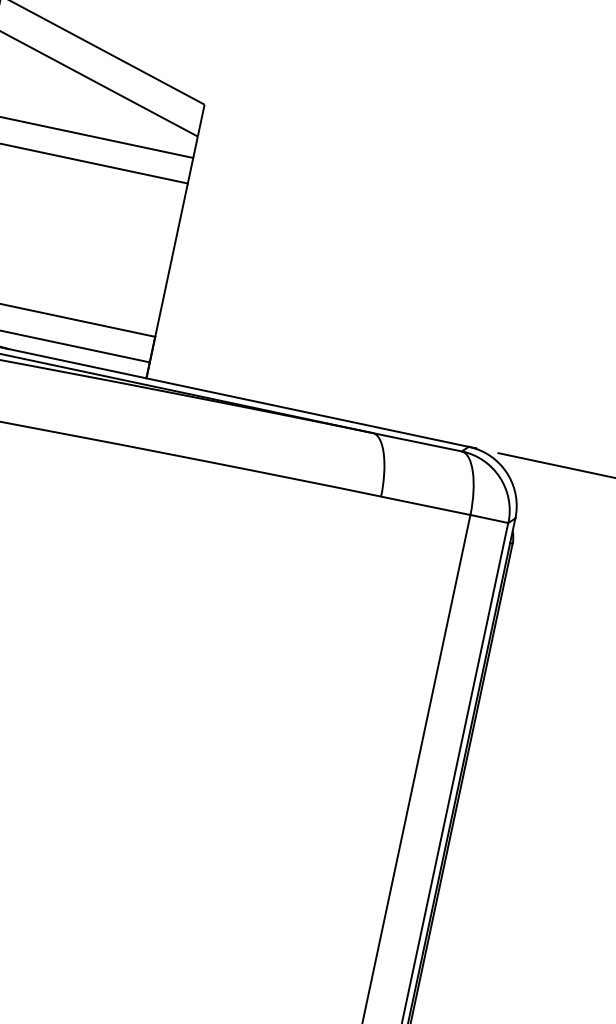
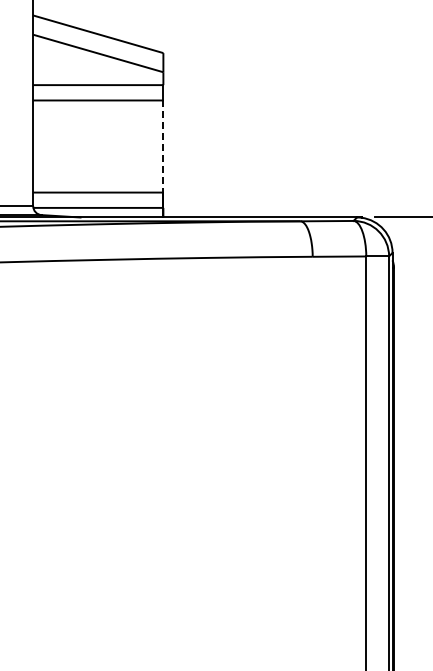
line: (171, 261) -> (163, 147), solid -> dashed

